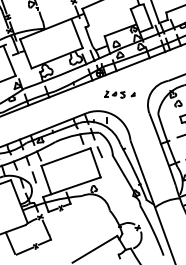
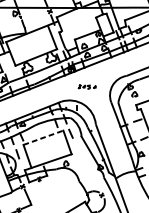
part: (119, 94) -> (86, 86), size x0.7
line: (66, 156) -> (43, 137), solid -> dashed

